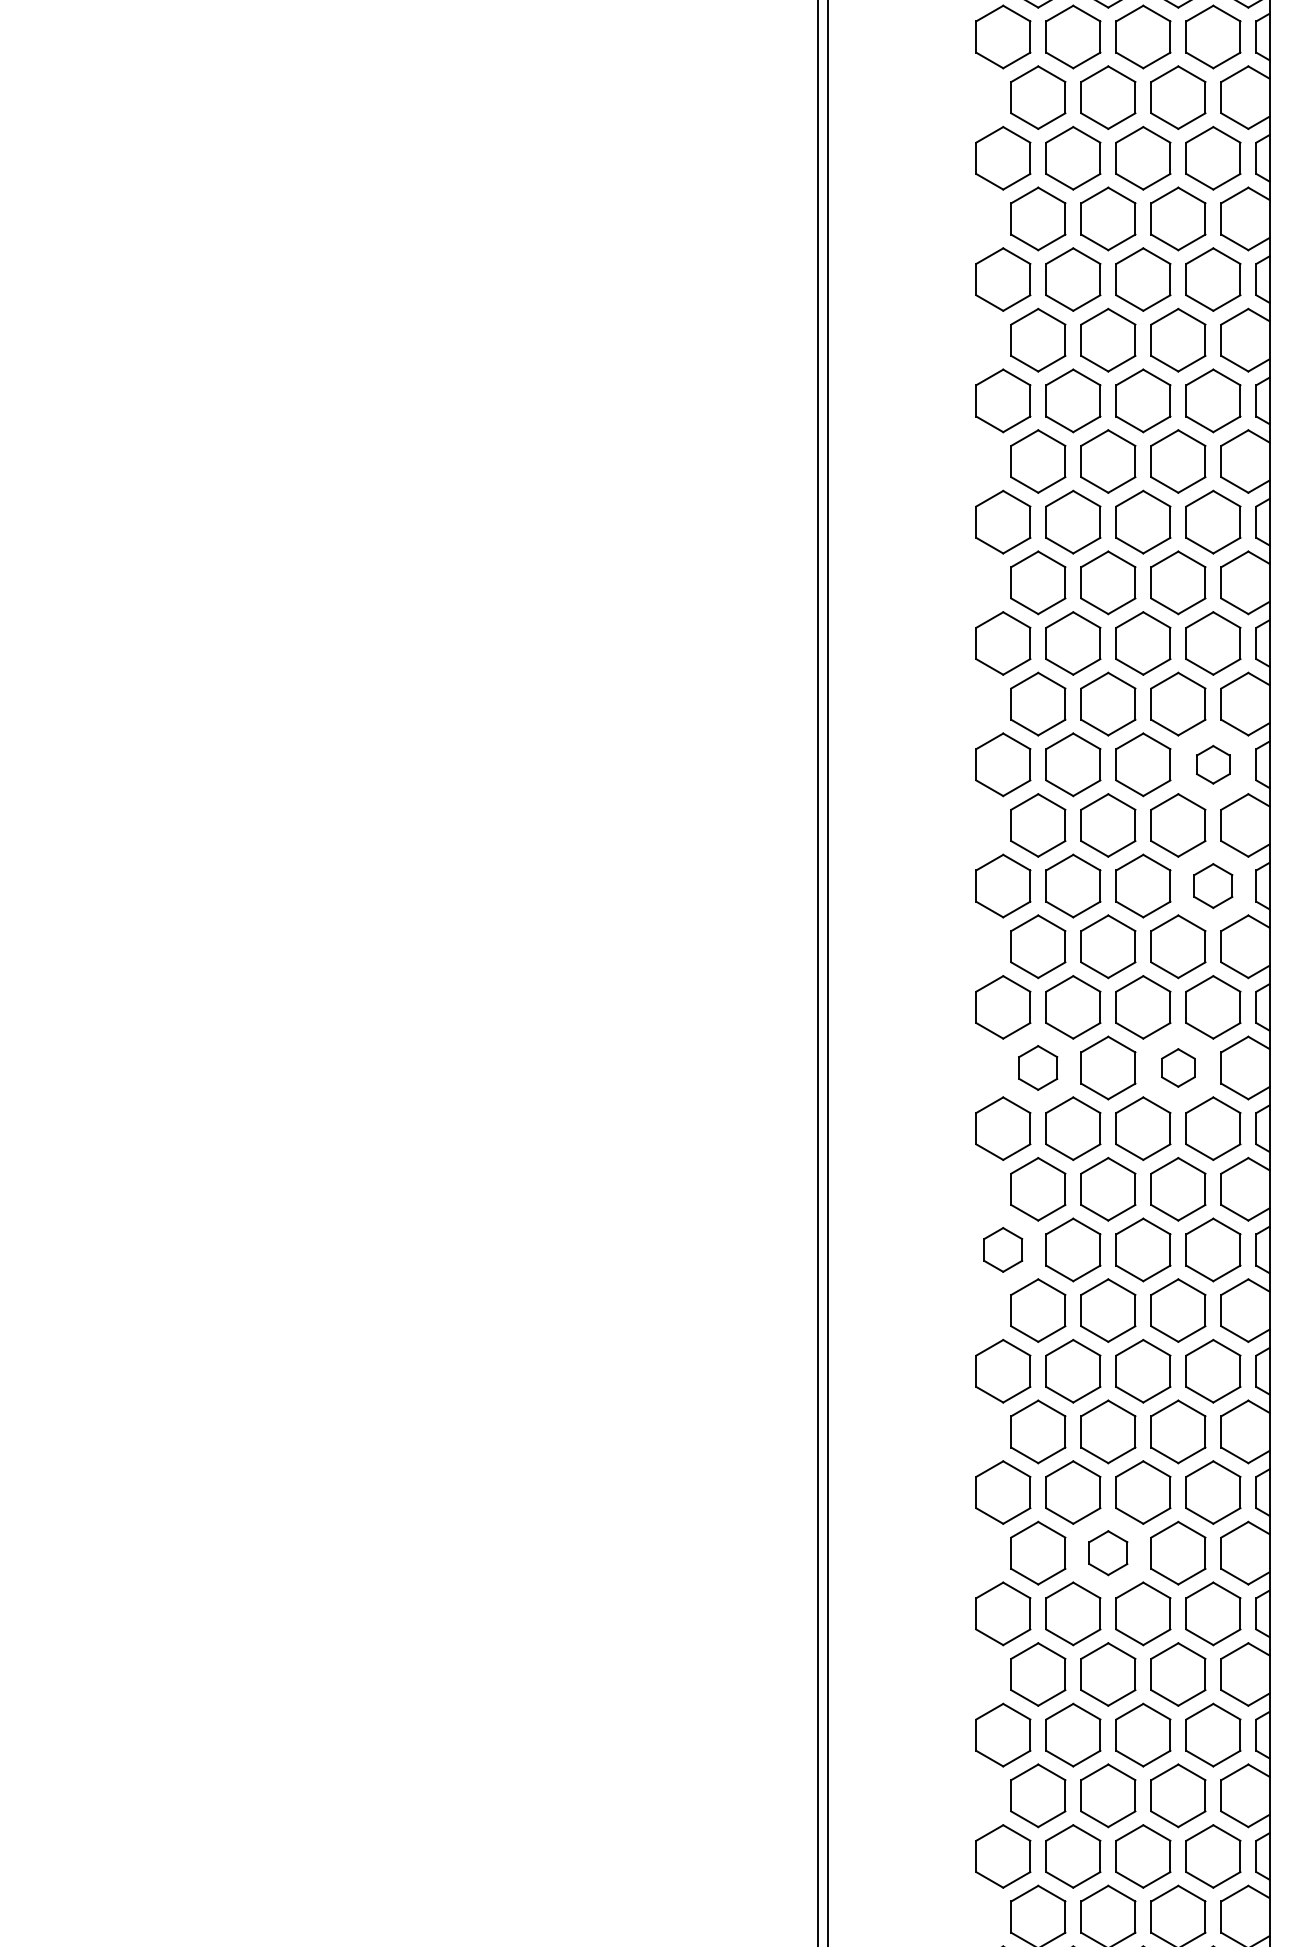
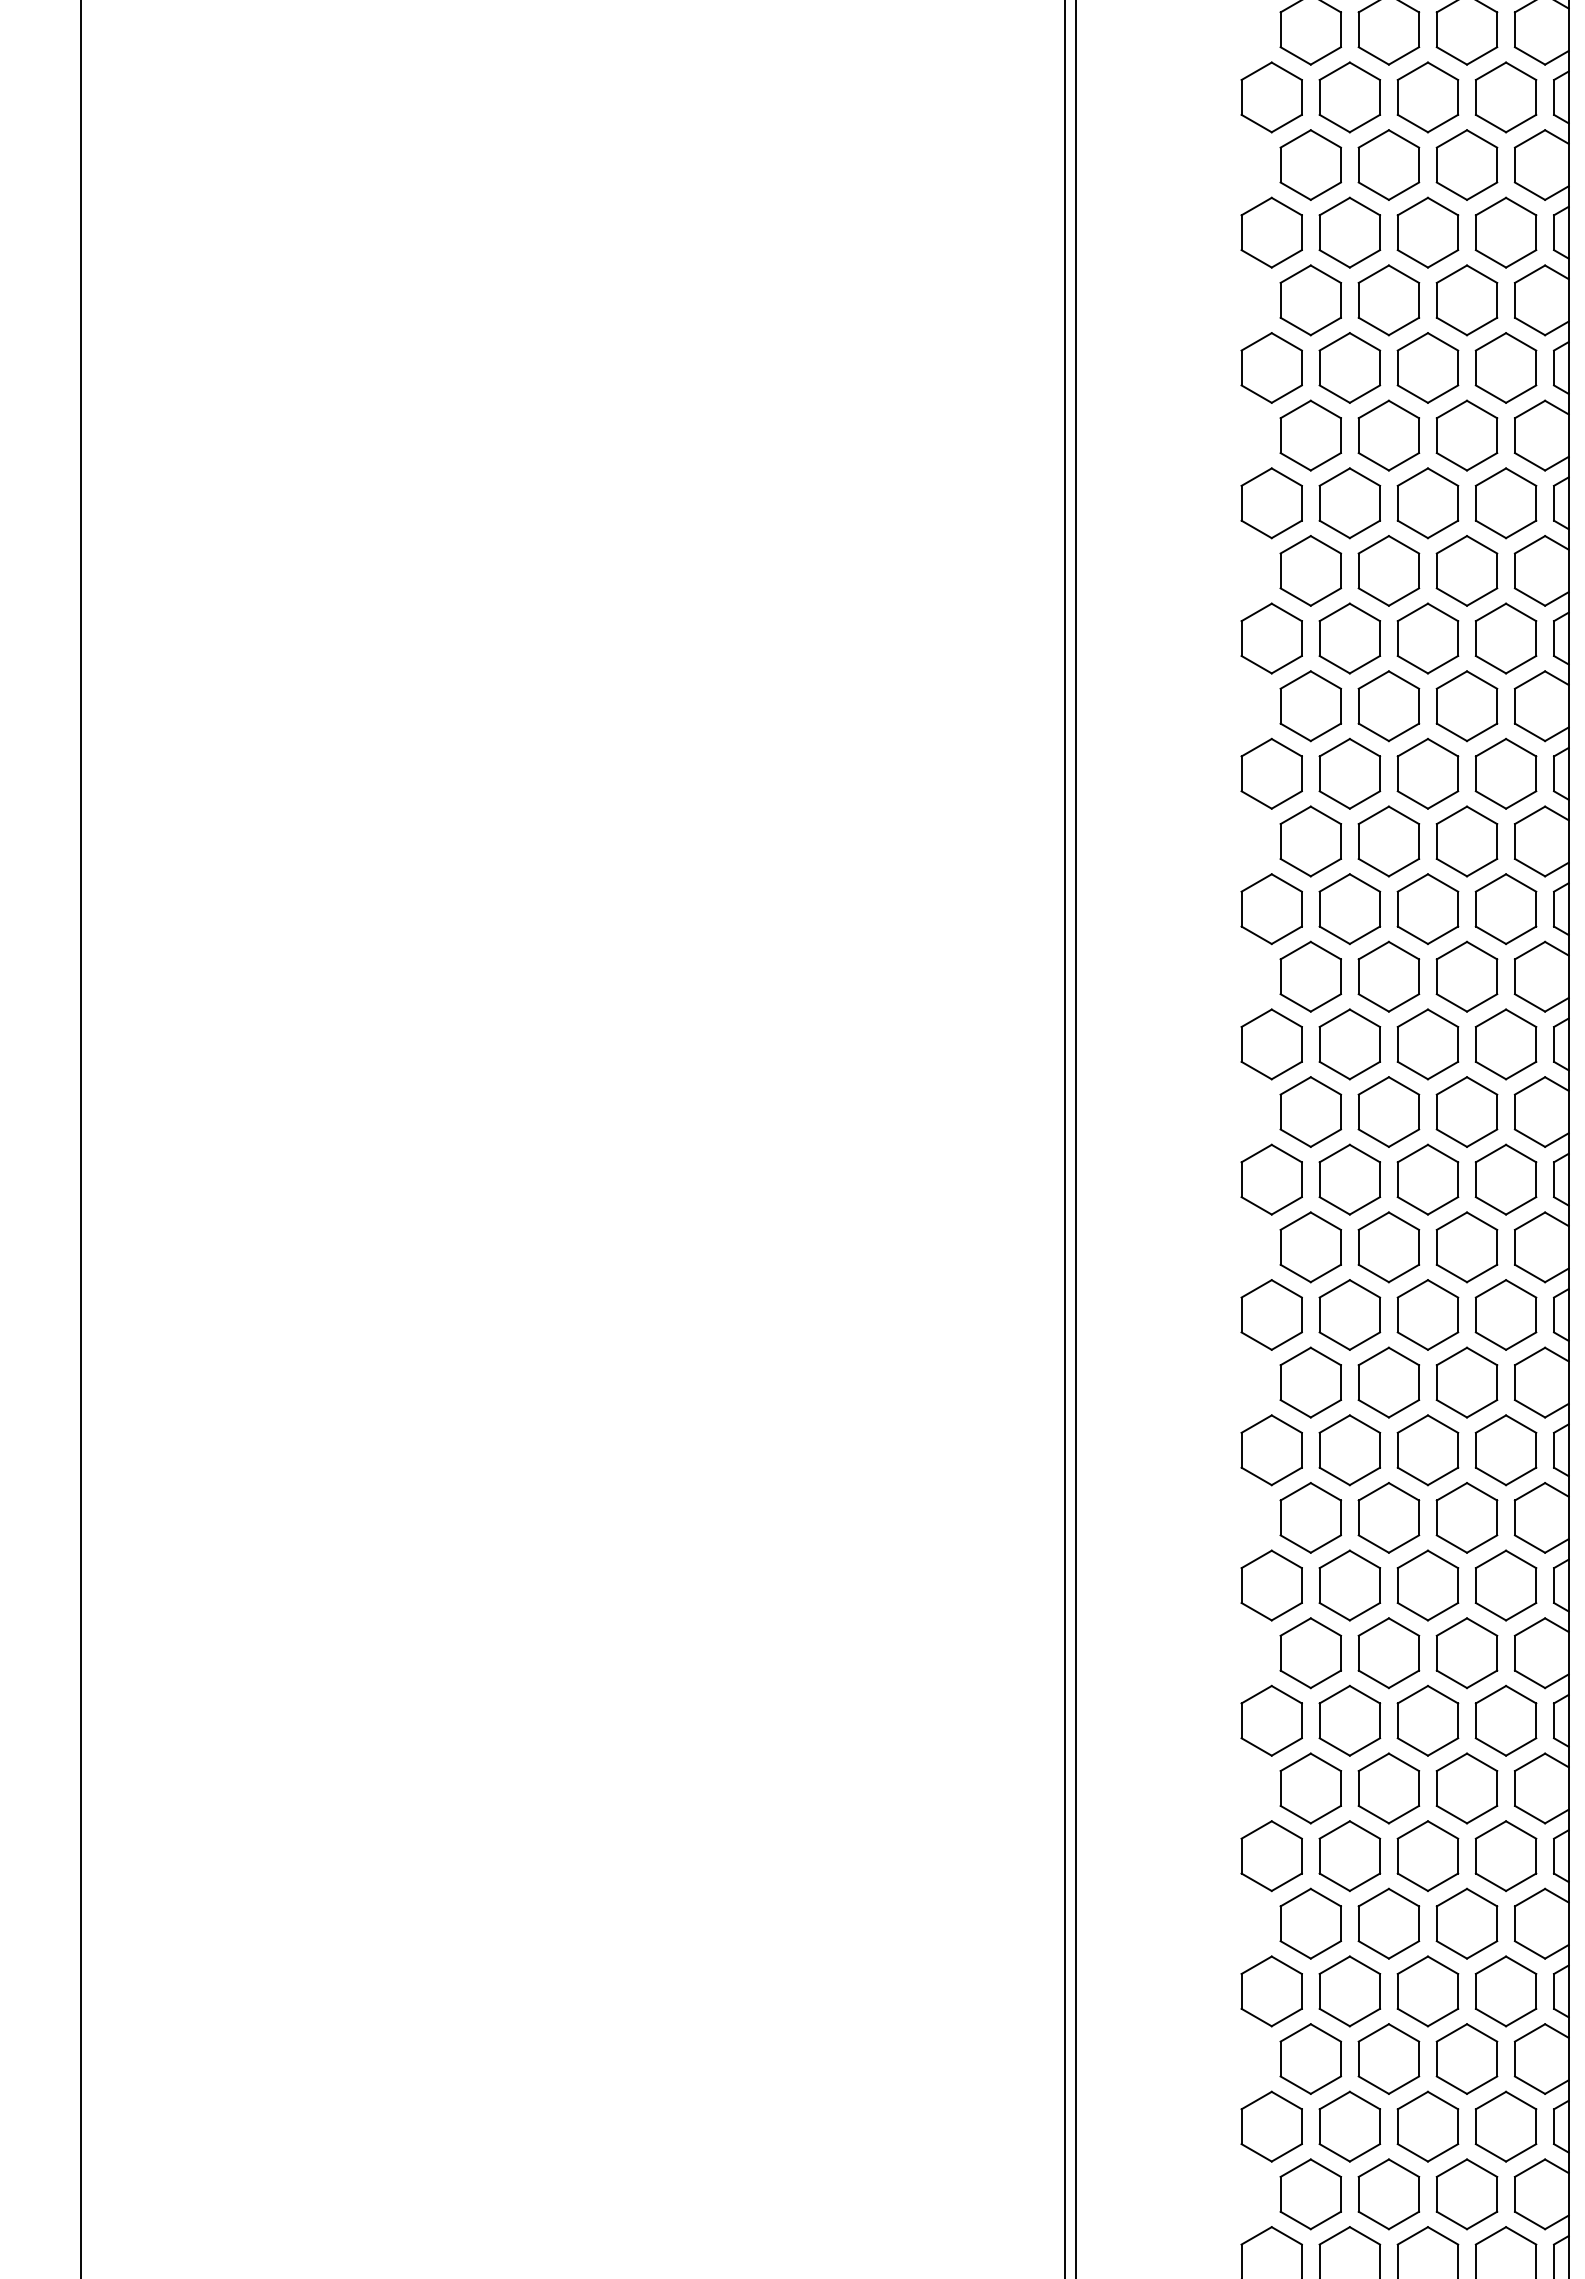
part: (1212, 764) -> (1505, 1044), size x1.67
part: (1212, 885) -> (1505, 1179), size x1.43
part: (1038, 1067) -> (1310, 1382), size x1.43
part: (1177, 1067) -> (1466, 1382), size x1.67
part: (1003, 1249) -> (1271, 1585), size x1.43
part: (1107, 1552) -> (1388, 1923), size x1.43

